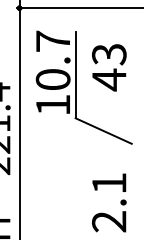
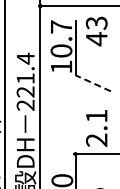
text: (108, 67) -> (96, 31), moved
line: (102, 131) -> (92, 83), solid -> dashed

